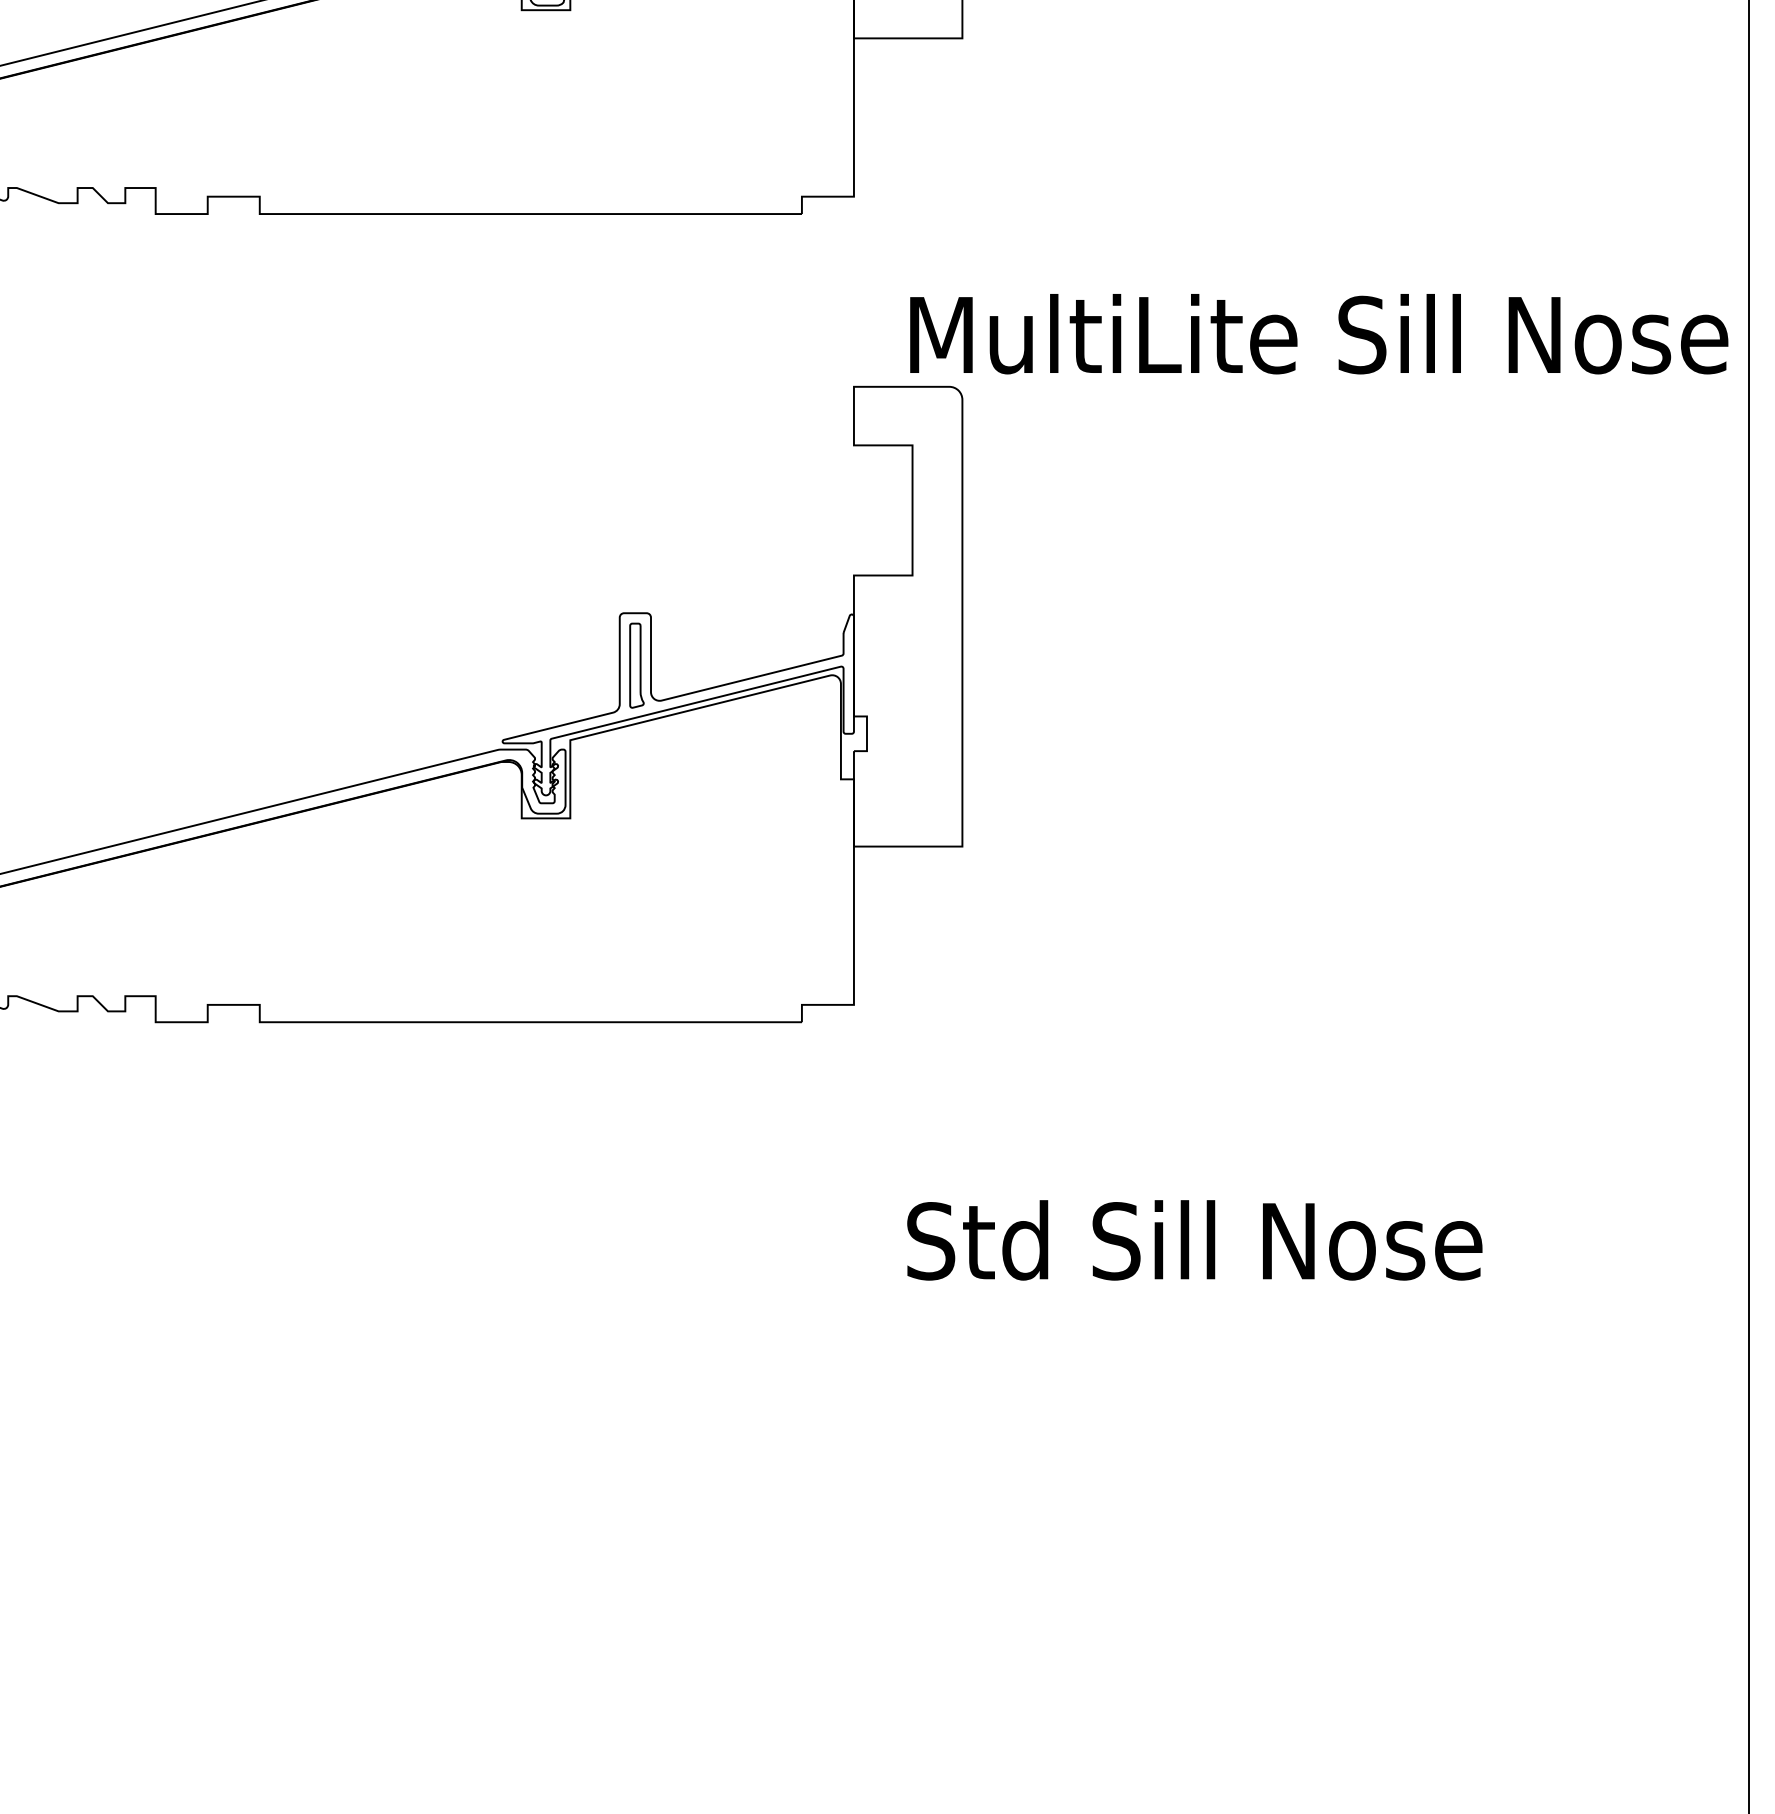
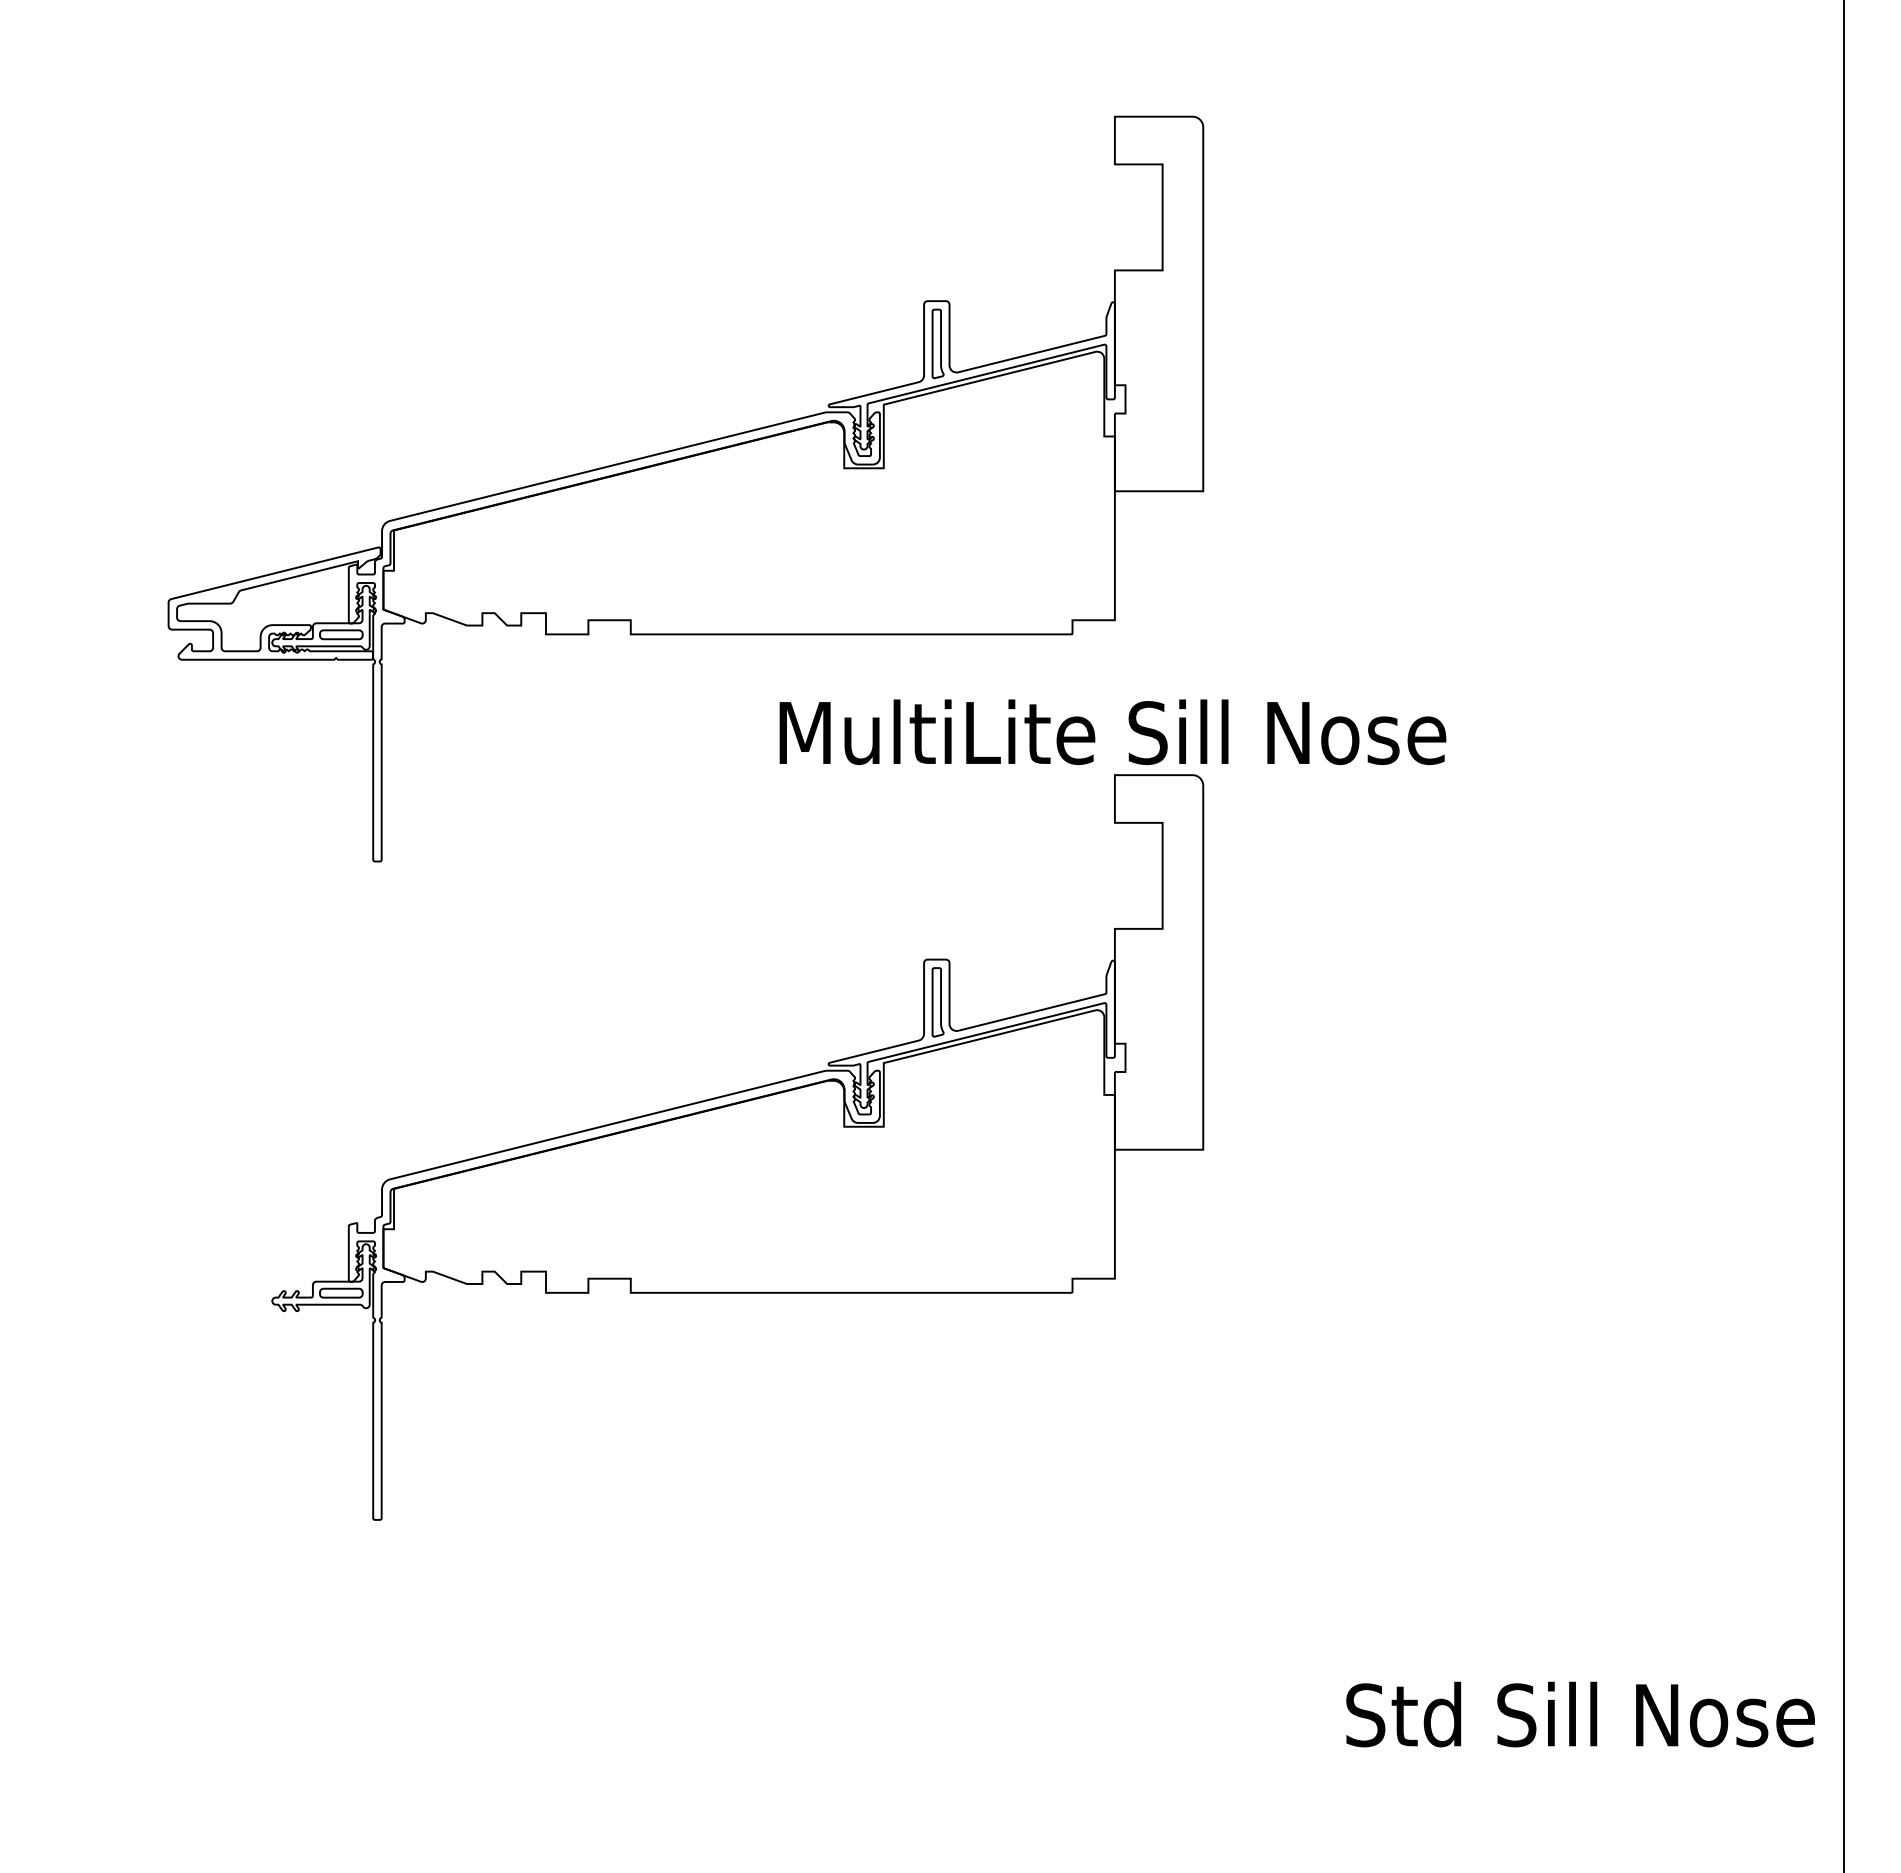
text: (1318, 333) -> (1112, 731), moved
text: (1194, 1240) -> (1580, 1714), moved

